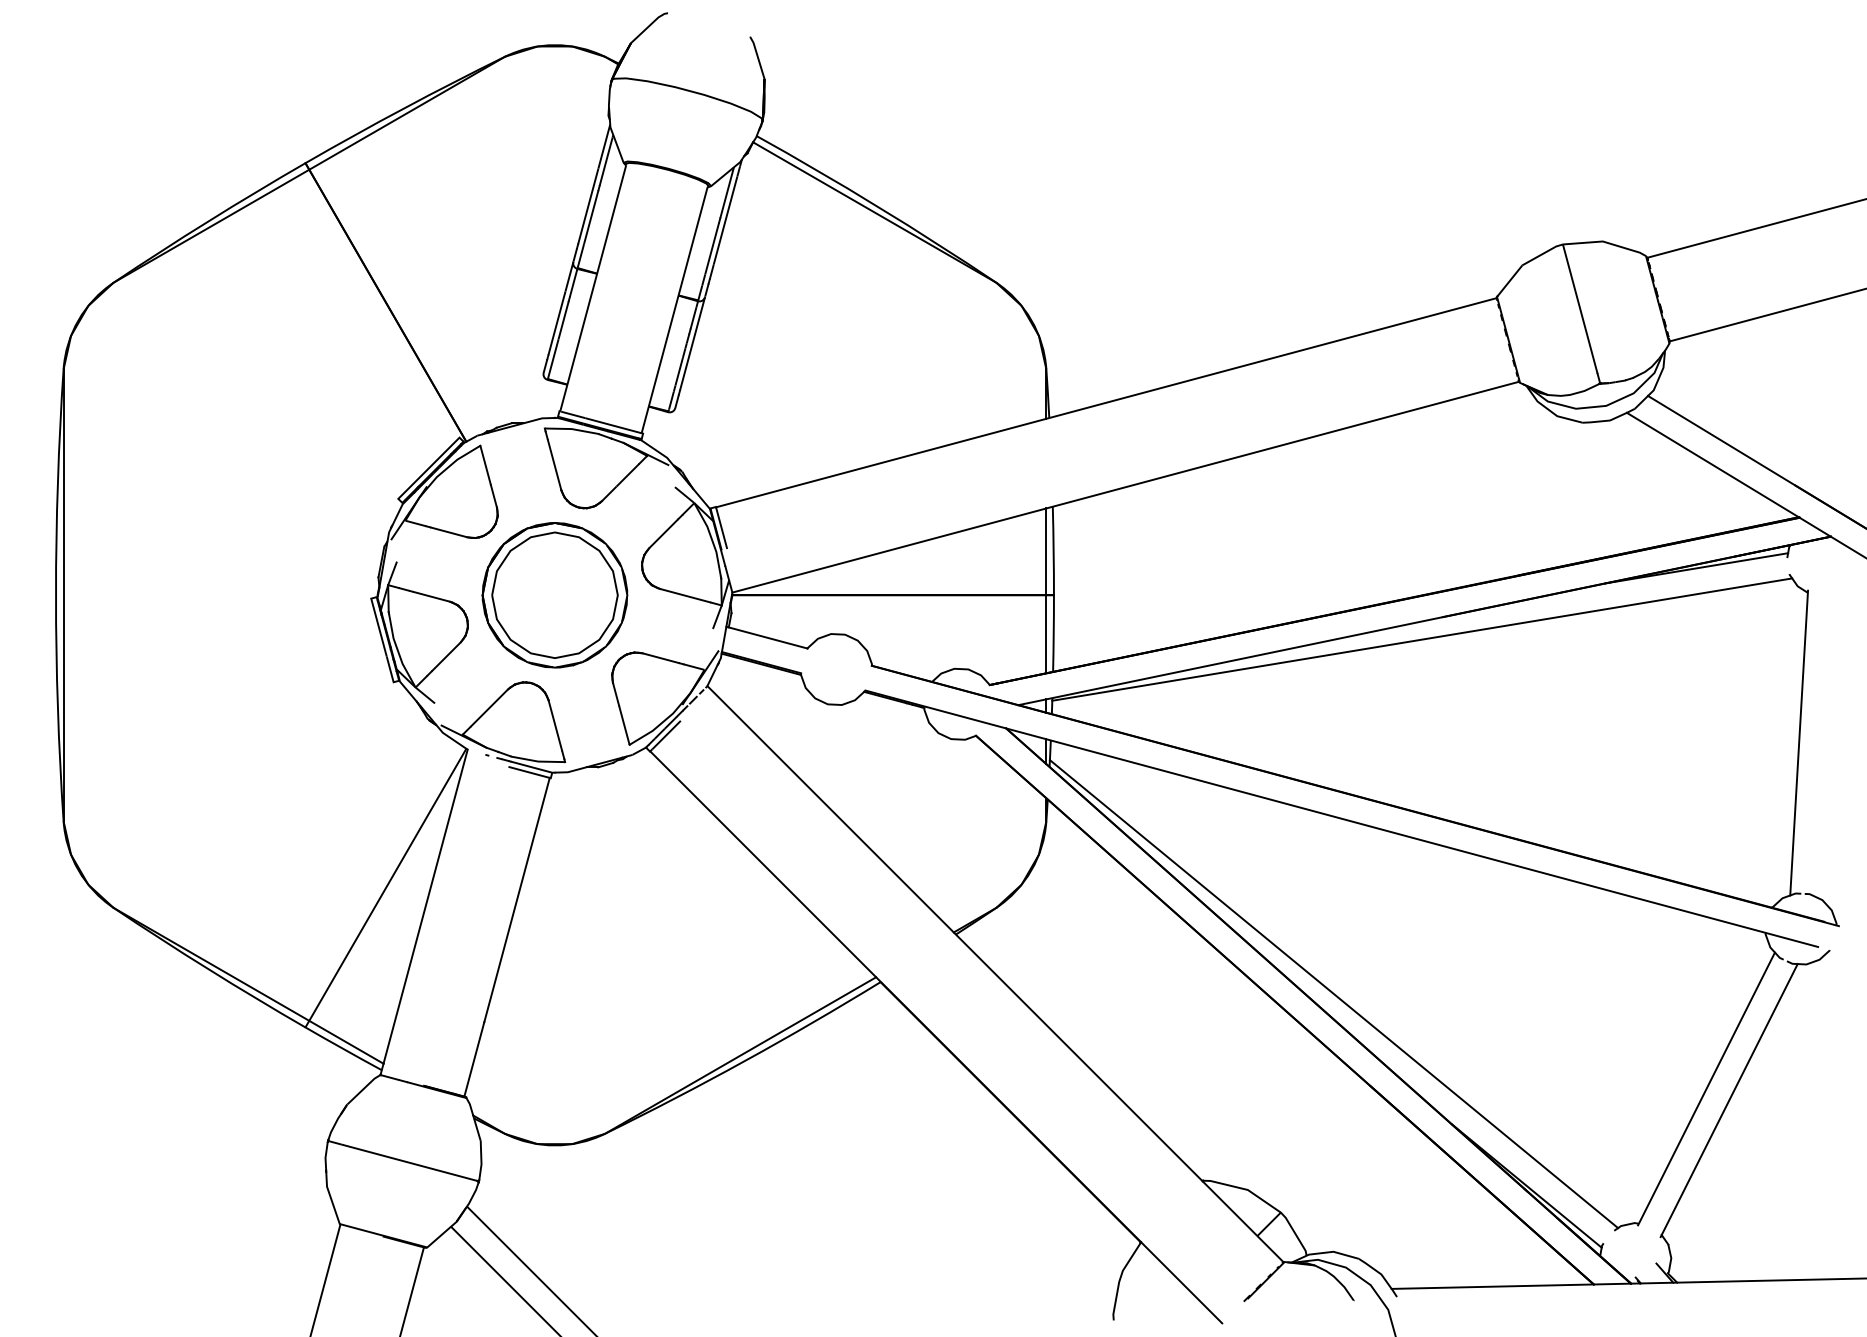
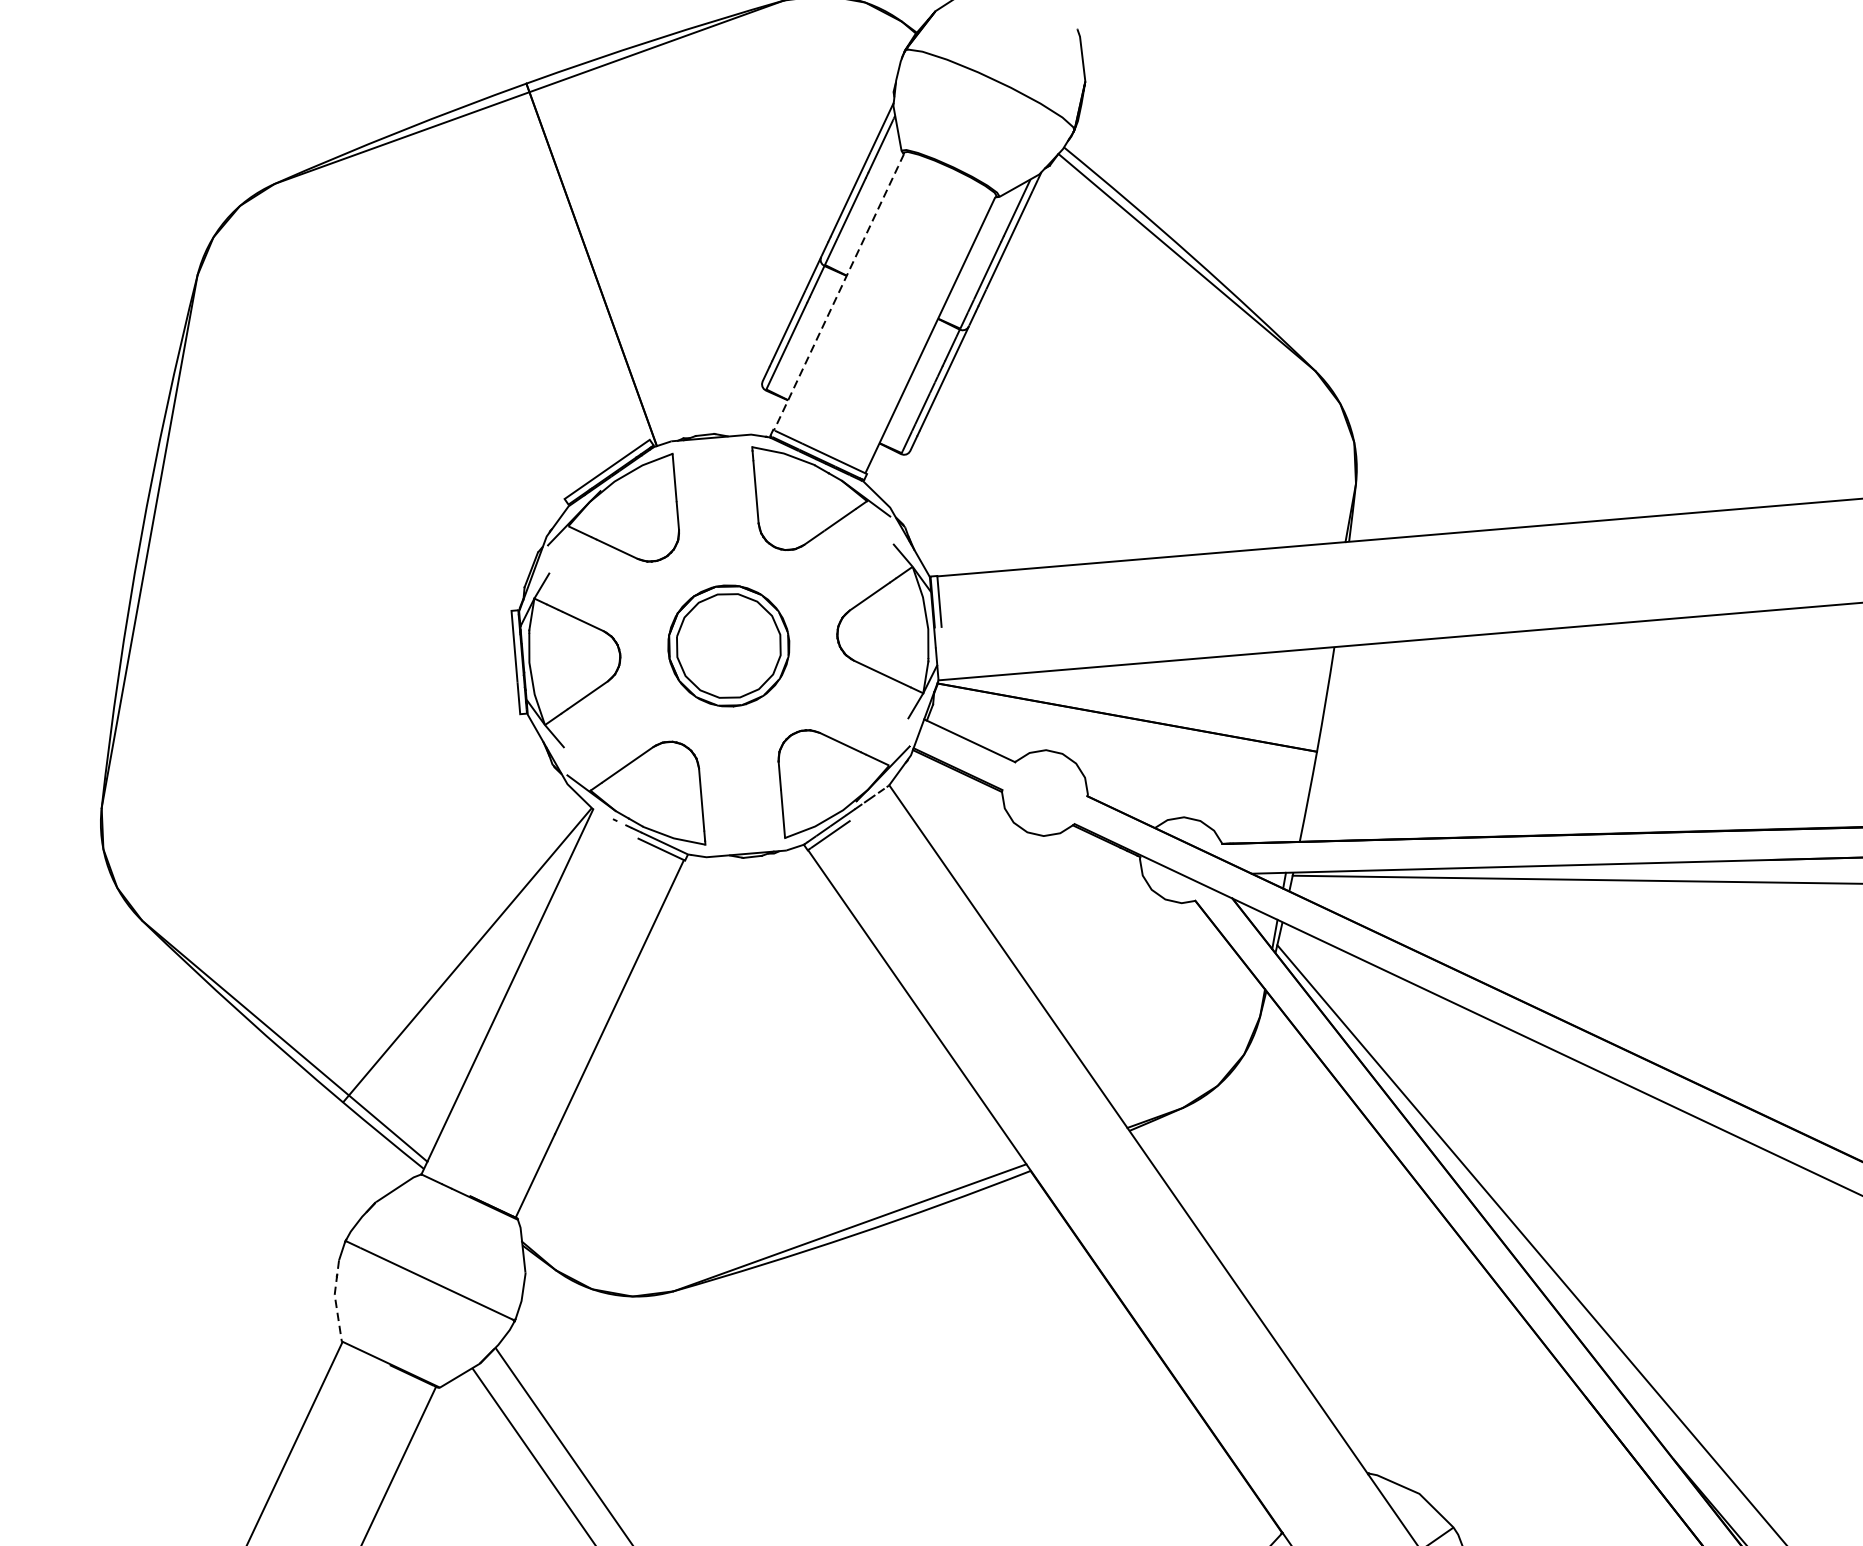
line: (593, 288) -> (839, 292), solid -> dashed
line: (1046, 590) -> (1309, 744), removed
part: (554, 595) -> (728, 646), size x0.7
line: (328, 1191) -> (335, 1300), solid -> dashed

